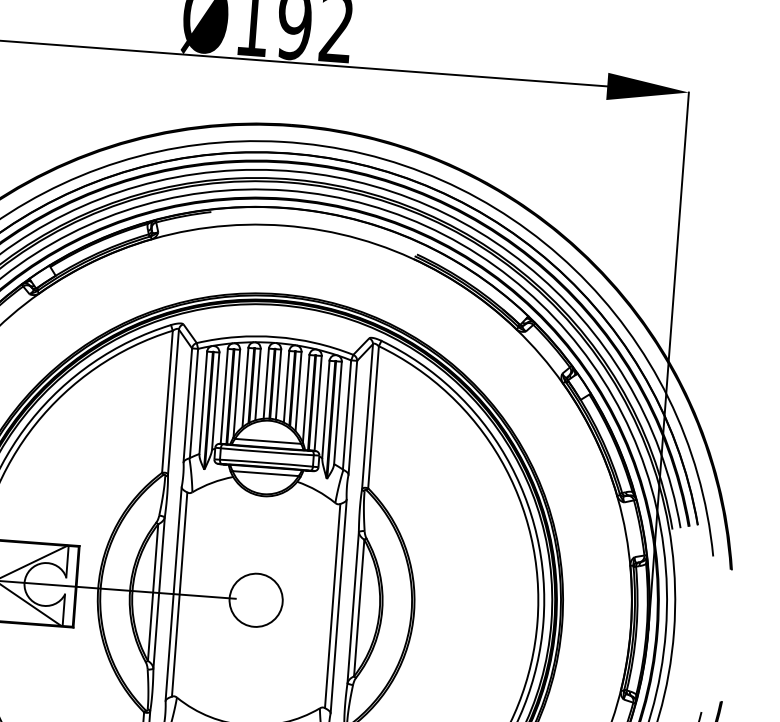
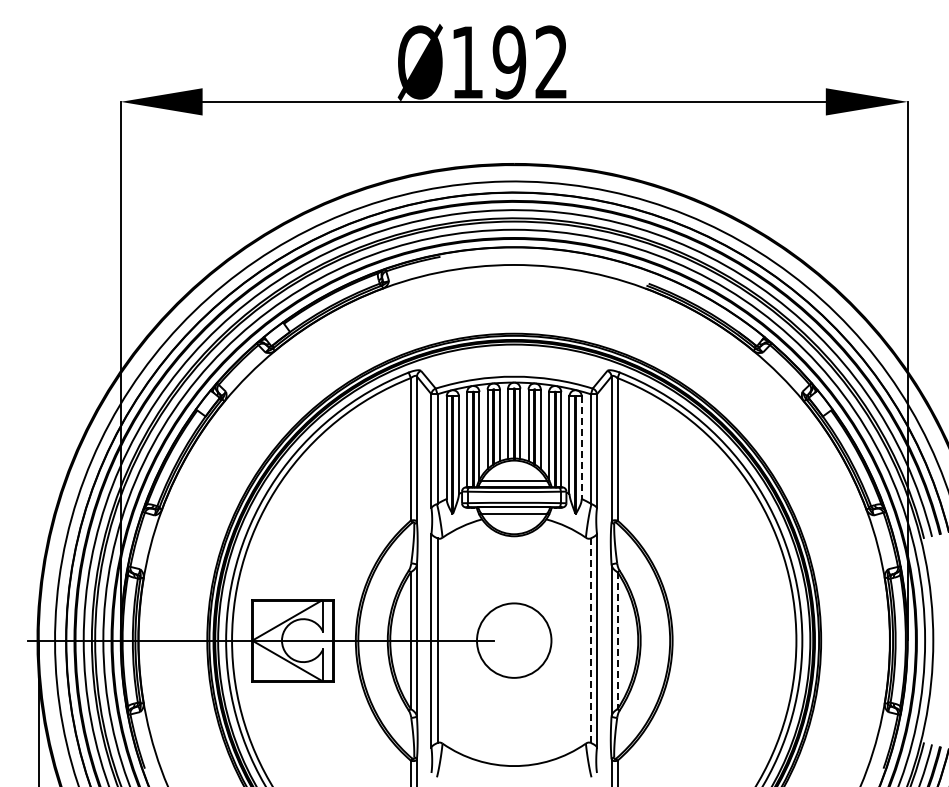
line: (337, 413) -> (581, 448), solid -> dashed
circle: (255, 600) -> (513, 640), size x1.4
line: (332, 605) -> (590, 640), solid -> dashed
line: (359, 607) -> (617, 640), solid -> dashed

